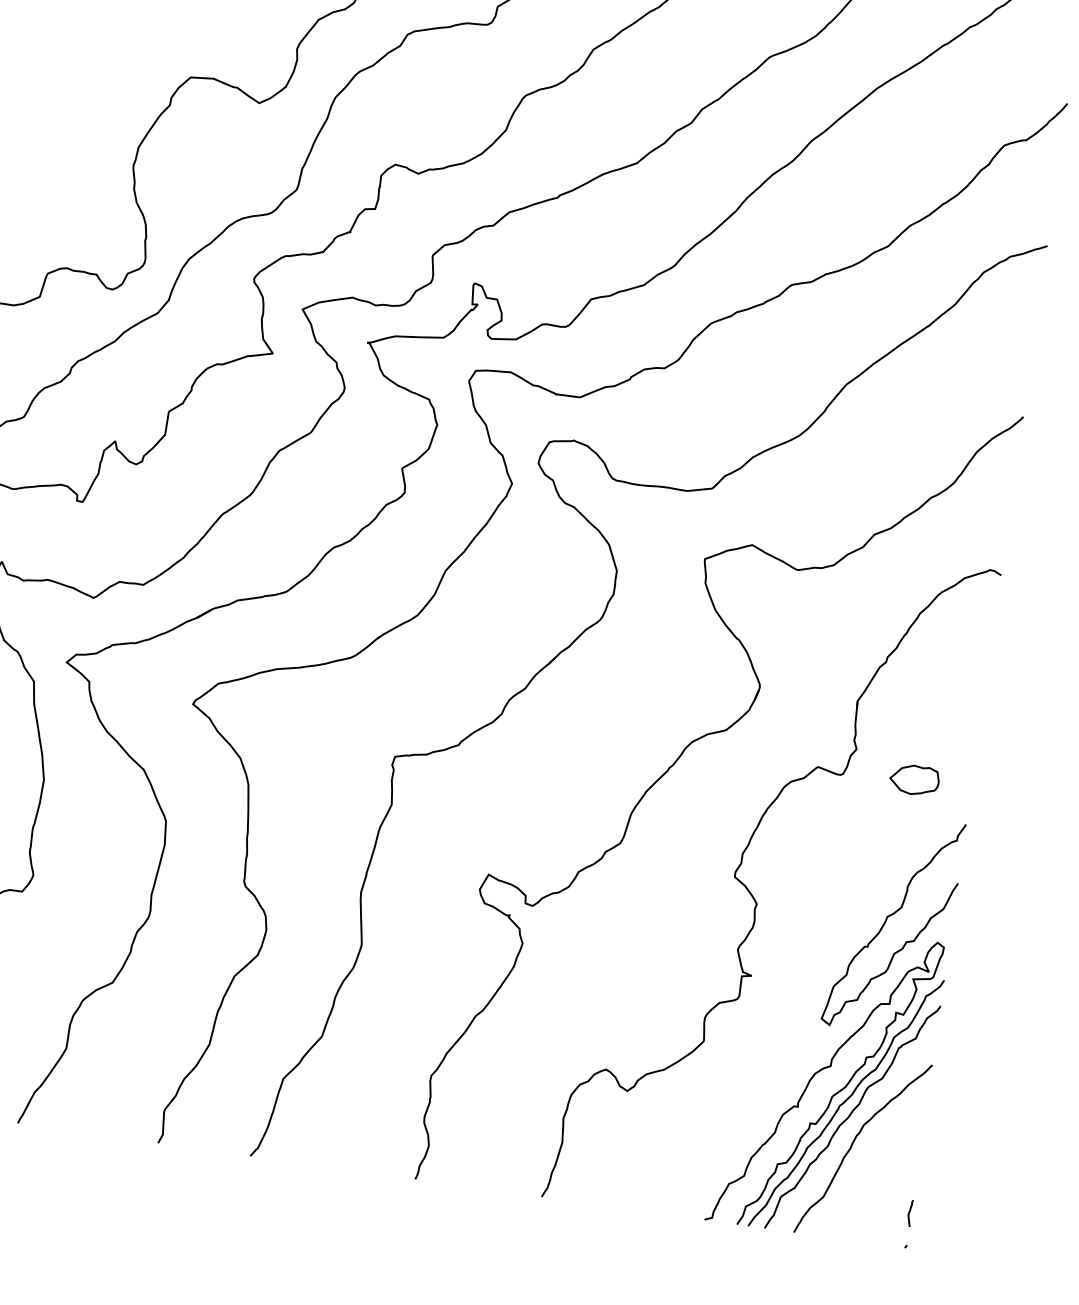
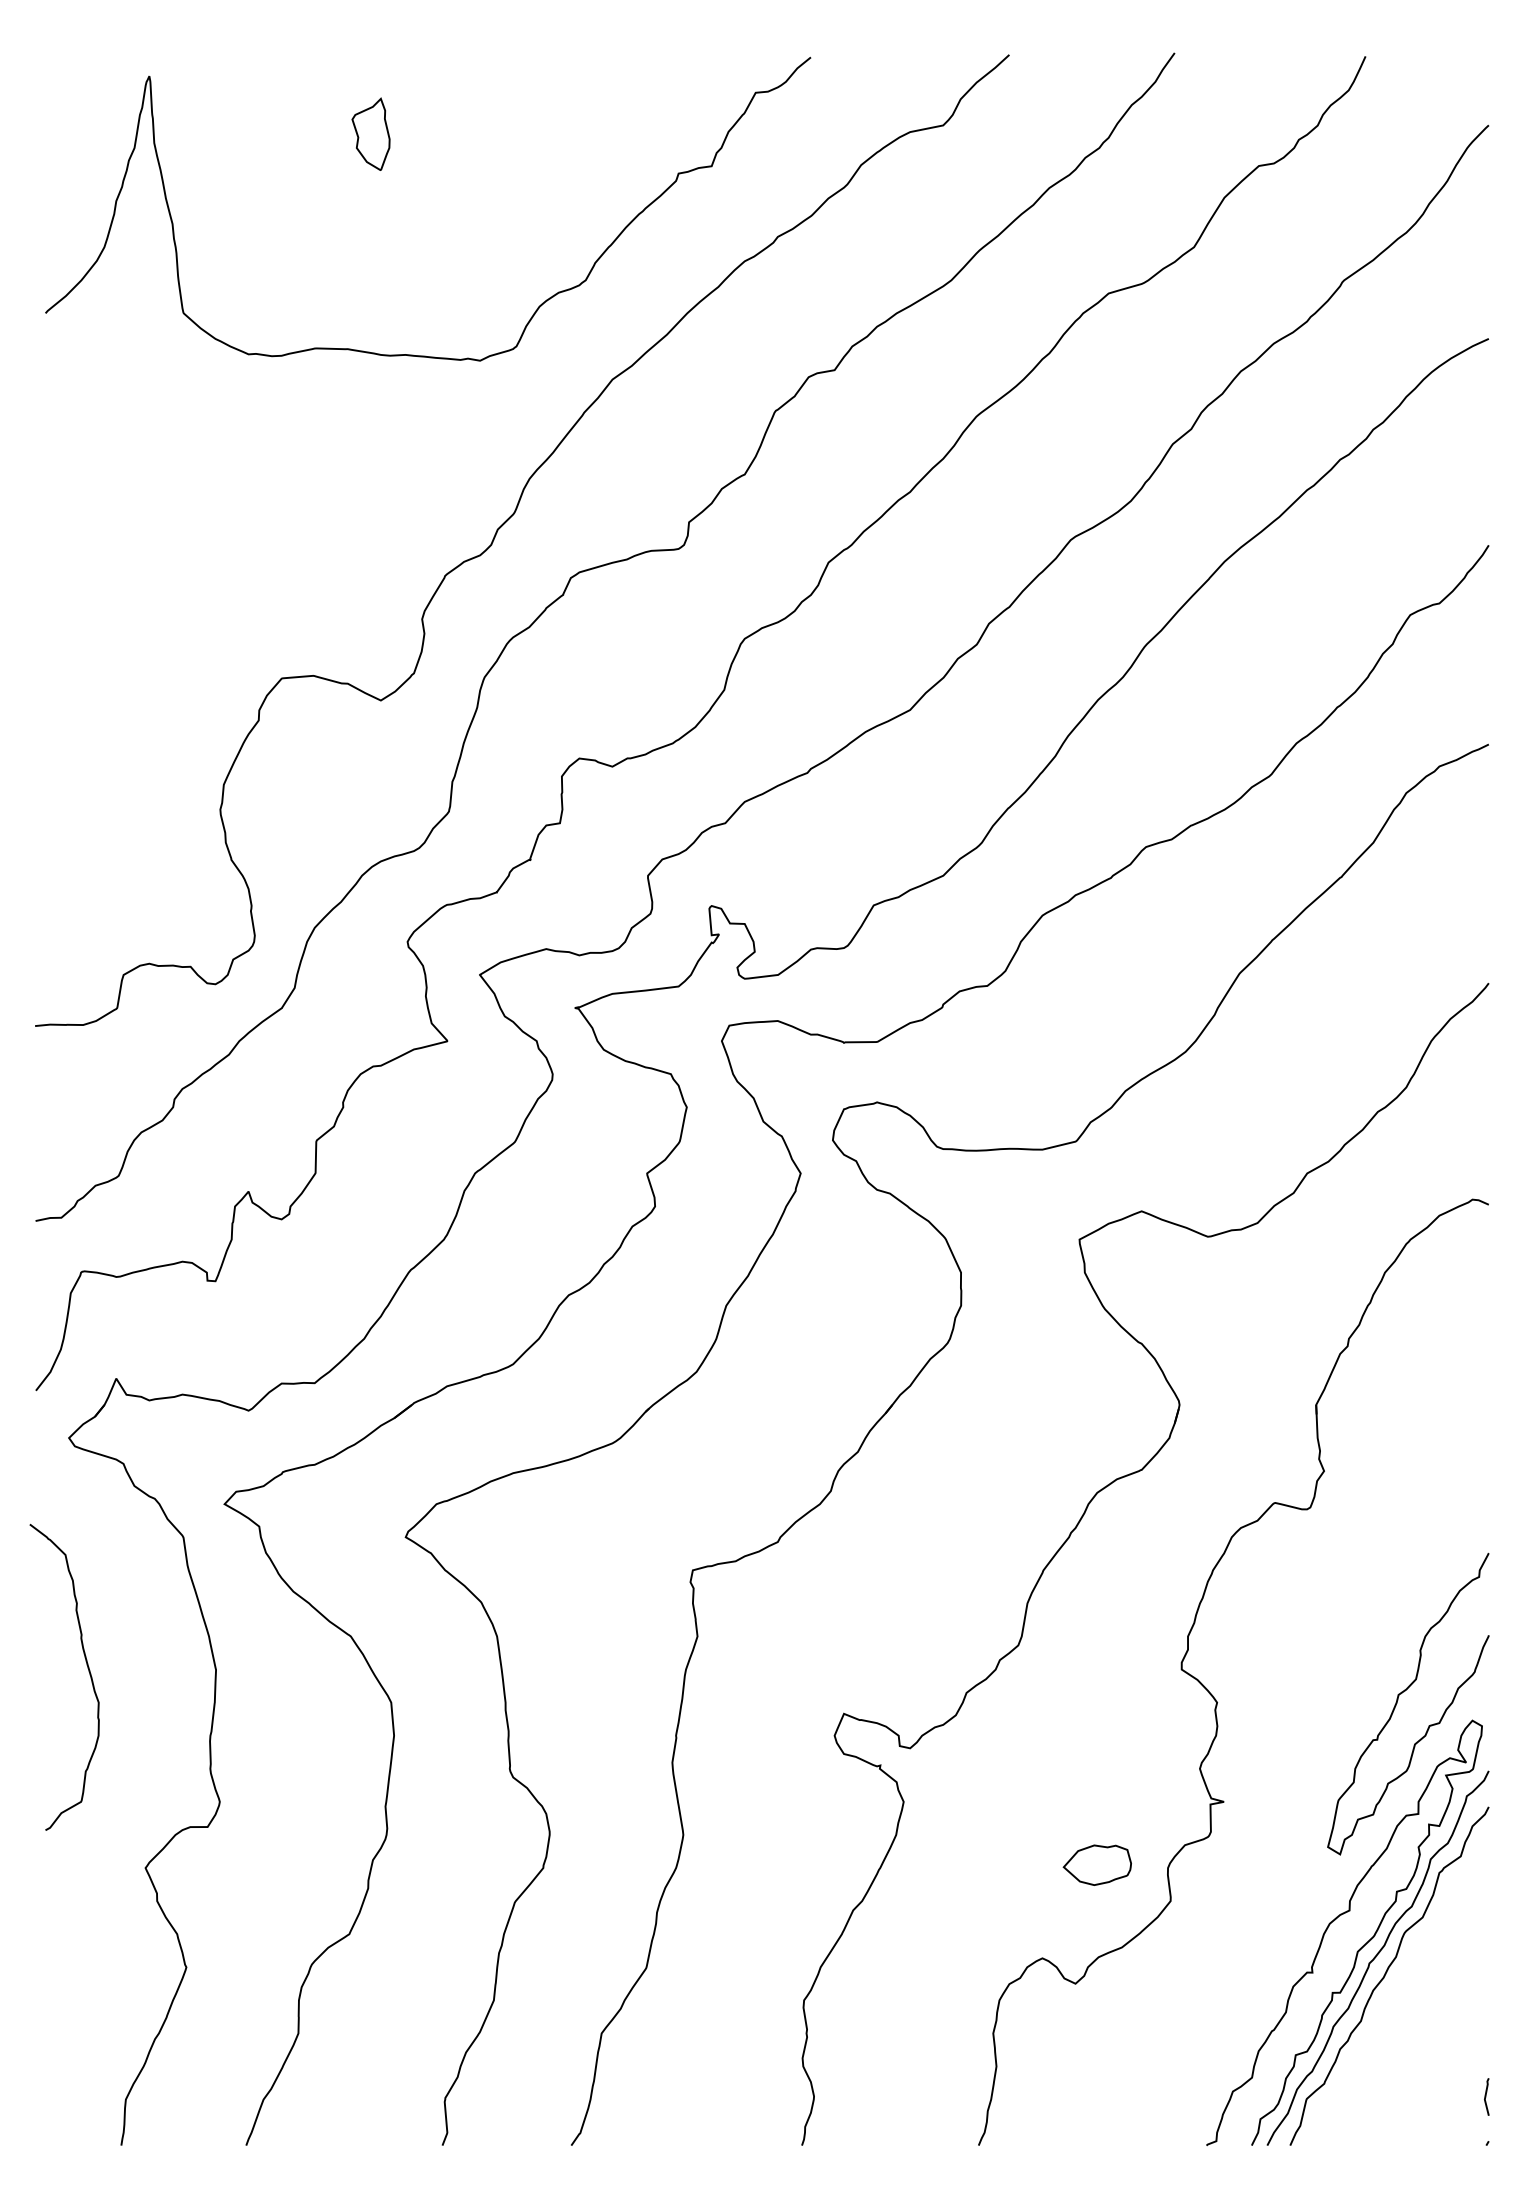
part: (913, 779) -> (1096, 1864), moved
curve: (853, 1144) -> (1395, 2013), removed

